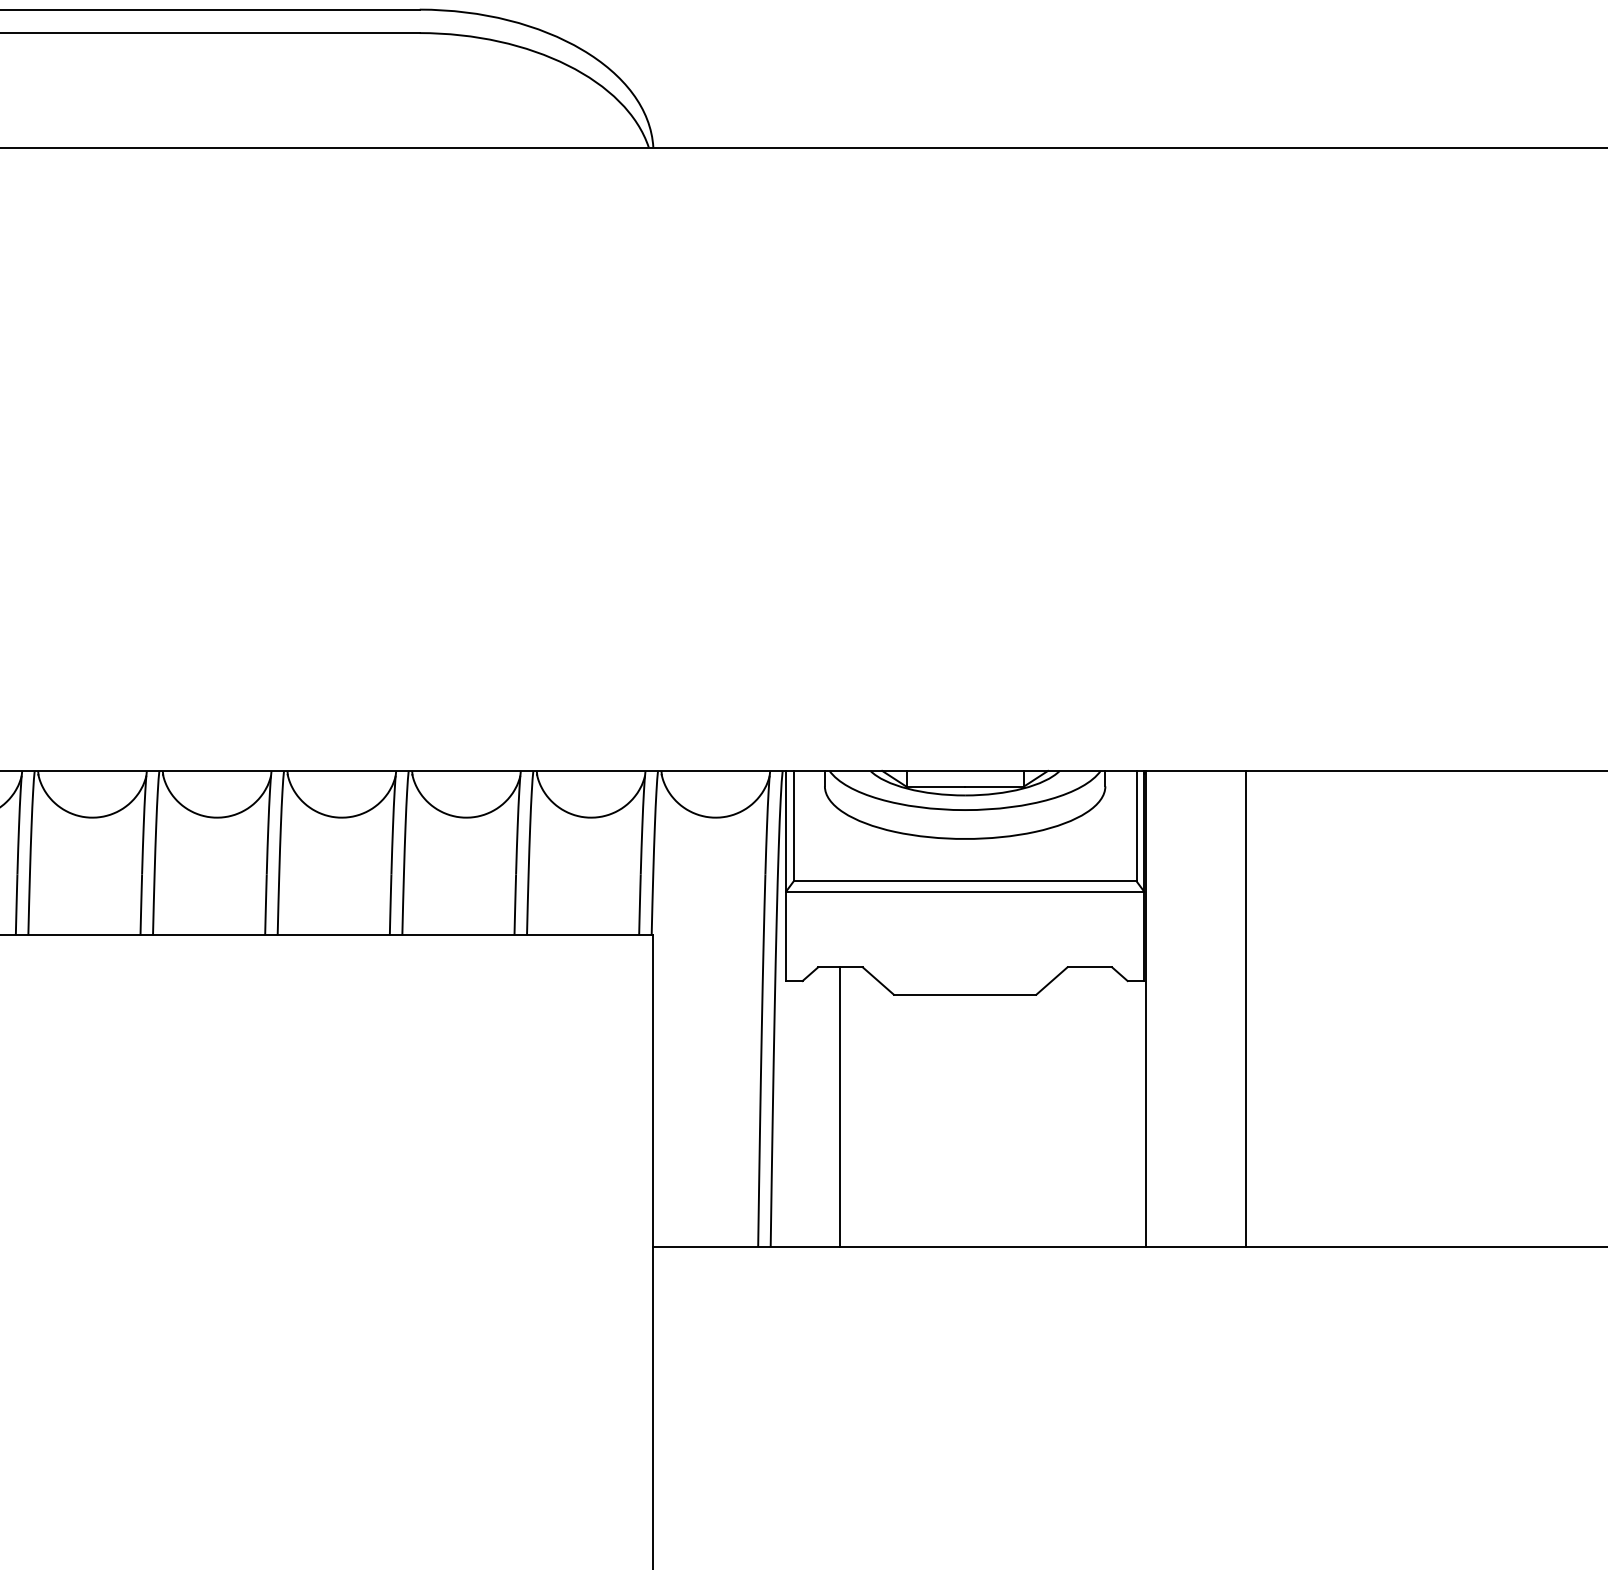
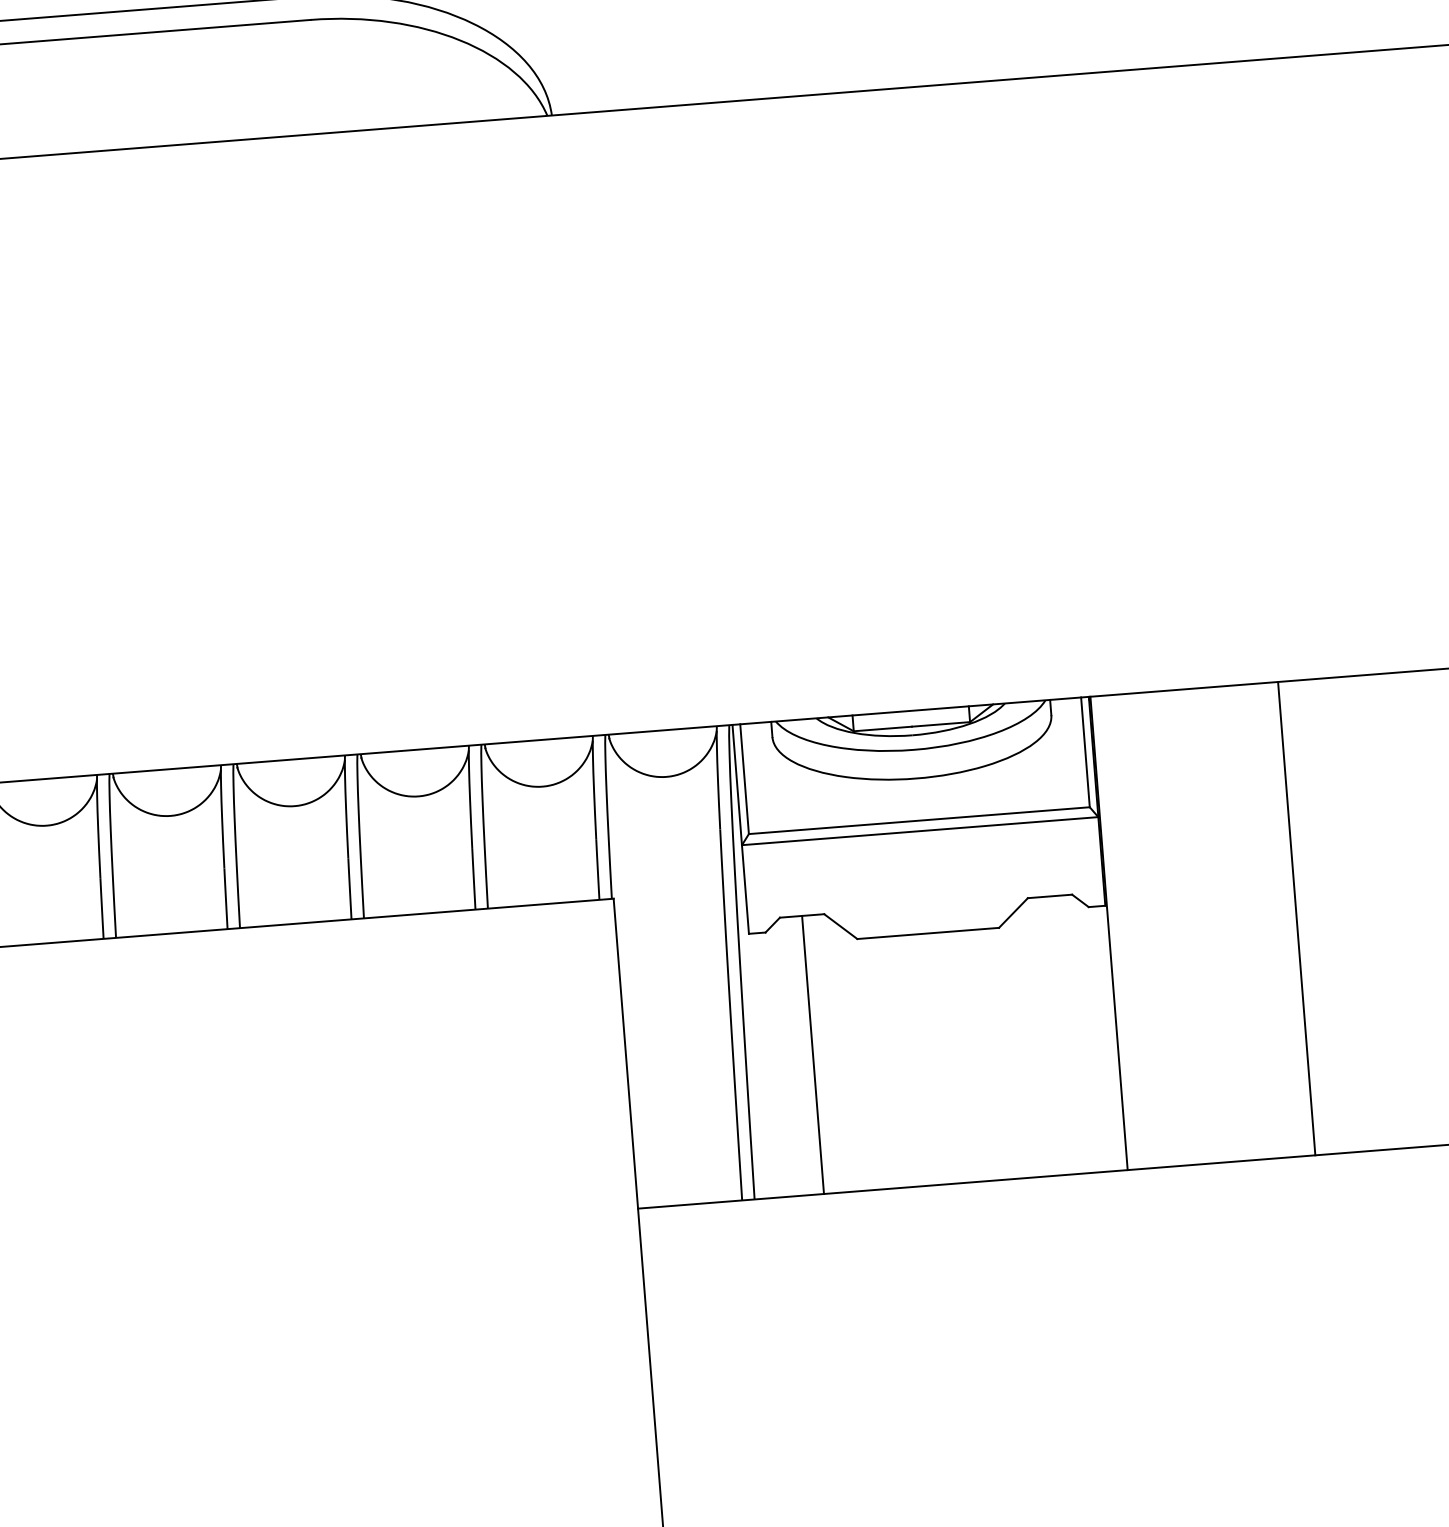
line: (1245, 1008) -> (1296, 918), moved

